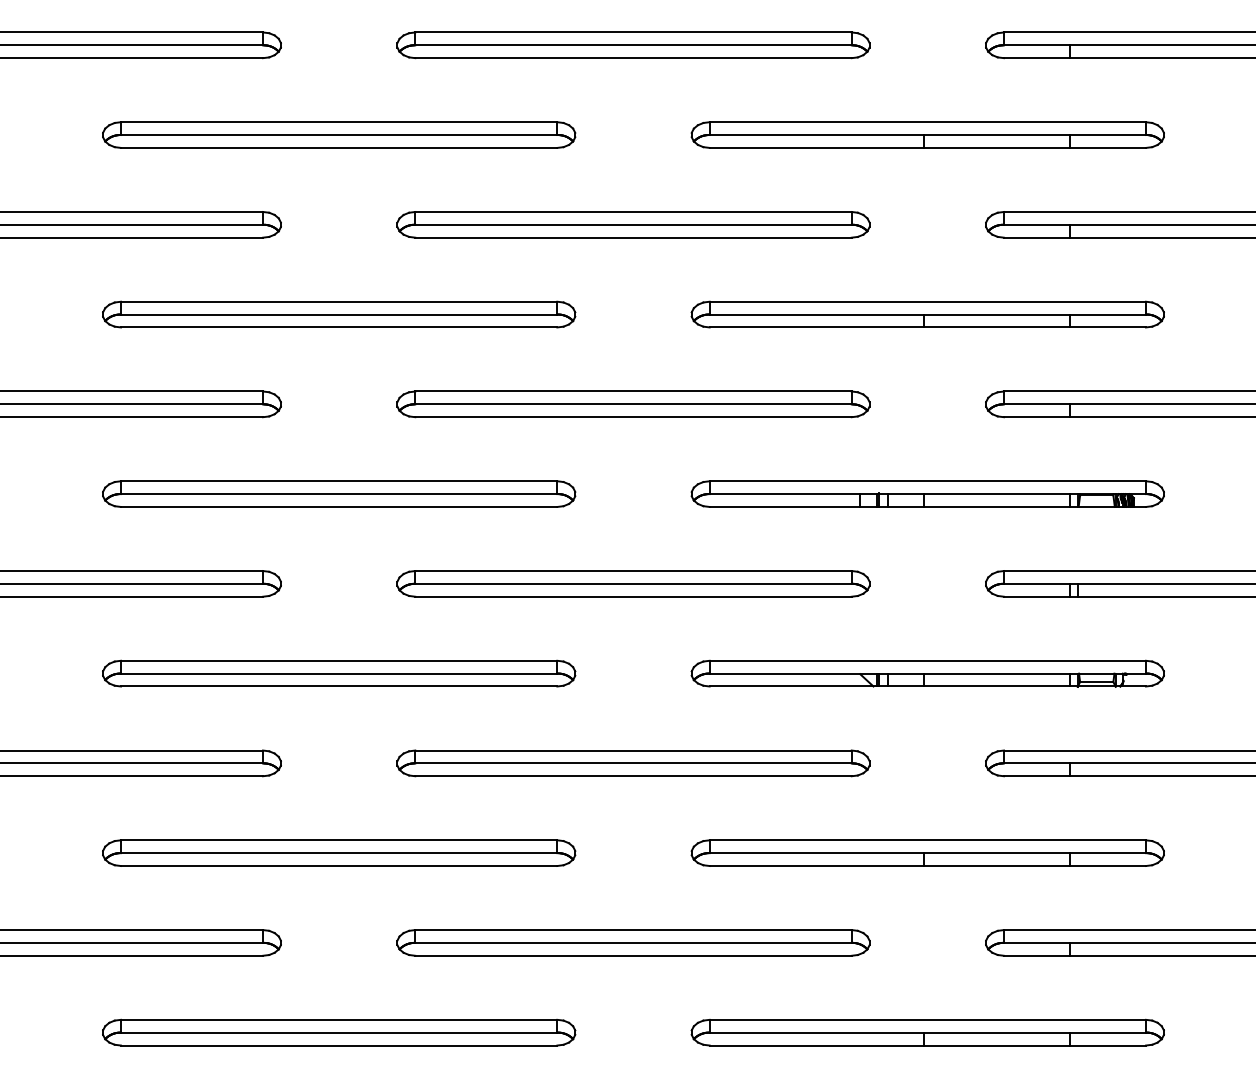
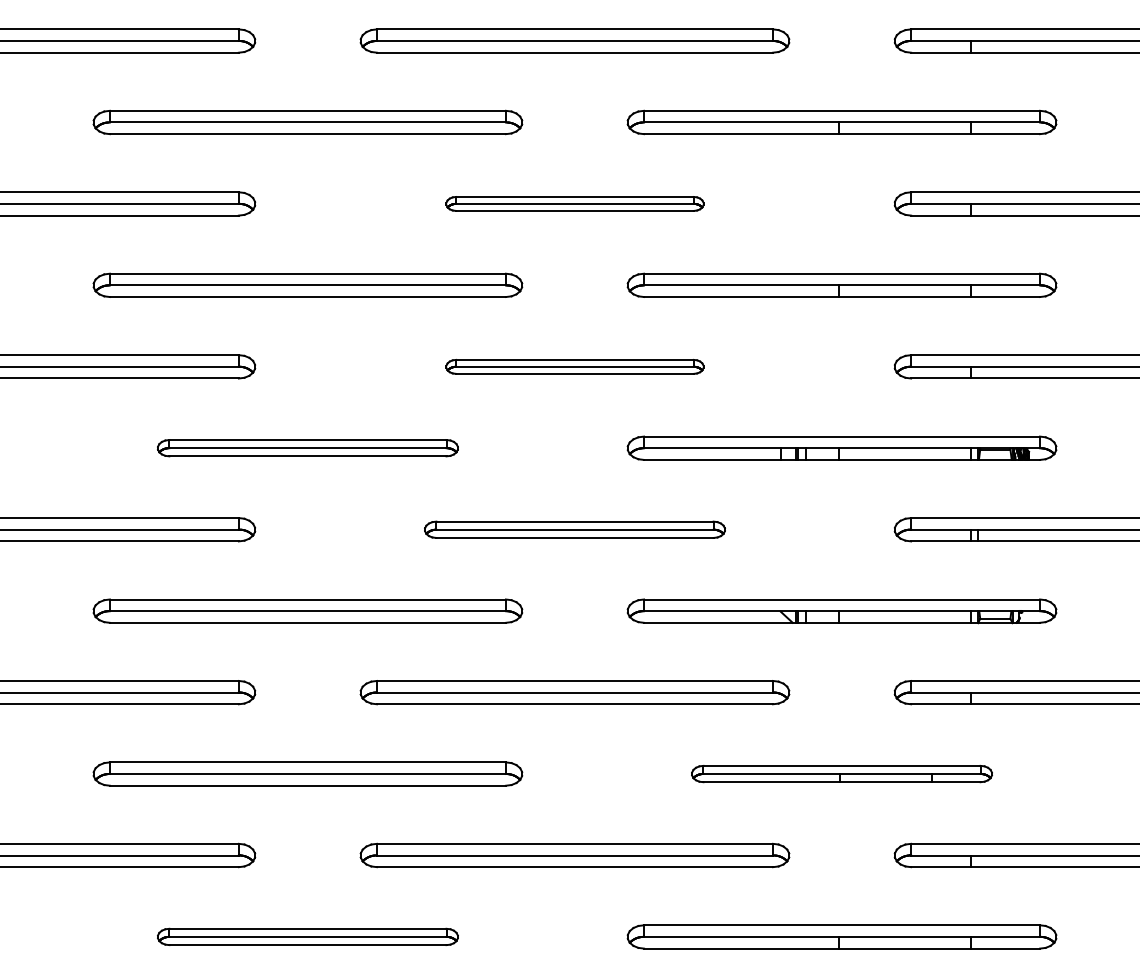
part: (632, 224) -> (574, 203), size x0.6
part: (632, 403) -> (574, 366), size x0.6
part: (338, 493) -> (307, 447), size x0.7
part: (632, 583) -> (574, 529), size x0.7
part: (927, 852) -> (841, 773), size x0.7
part: (338, 1032) -> (307, 936), size x0.7

